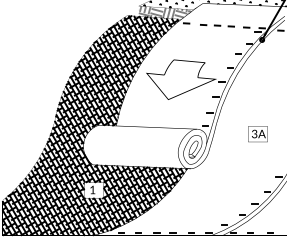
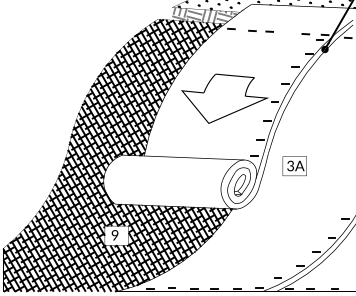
line: (231, 26) -> (286, 32), removed
text: (257, 133) -> (294, 165), moved
text: (92, 190) -> (114, 235), 1 -> 9

